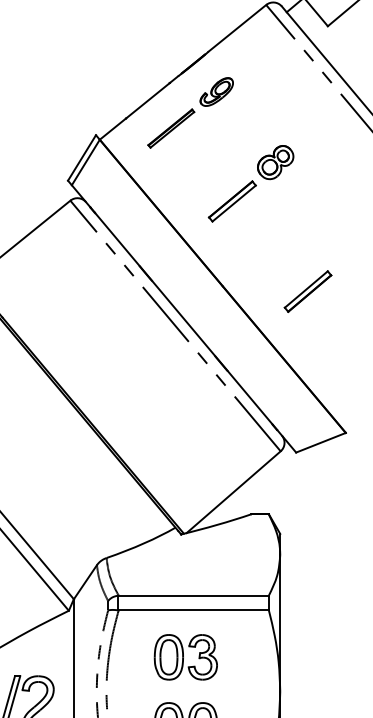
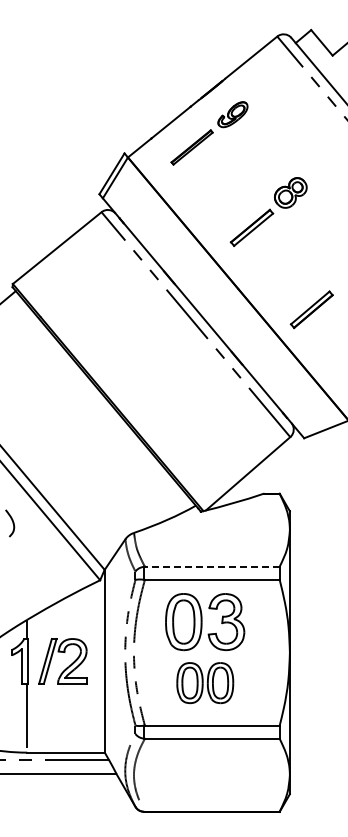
part: (250, 183) -> (268, 211), moved
part: (307, 291) -> (311, 309), moved
line: (192, 595) -> (211, 566), solid -> dashed
part: (186, 656) -> (205, 621), size x1.4

